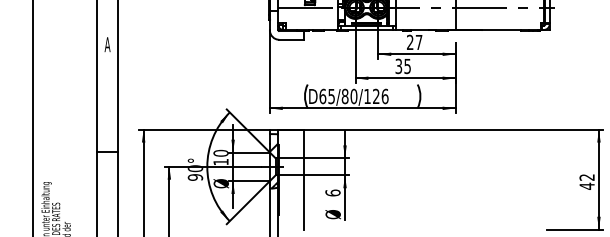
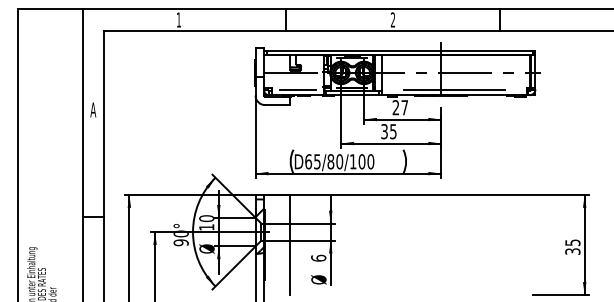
line: (311, 24) -> (297, 89), added
line: (467, 24) -> (453, 89), added
text: (380, 96) -> (366, 161), D65/80/126 -> D65/80/100
text: (586, 182) -> (572, 247), 42 -> 35

